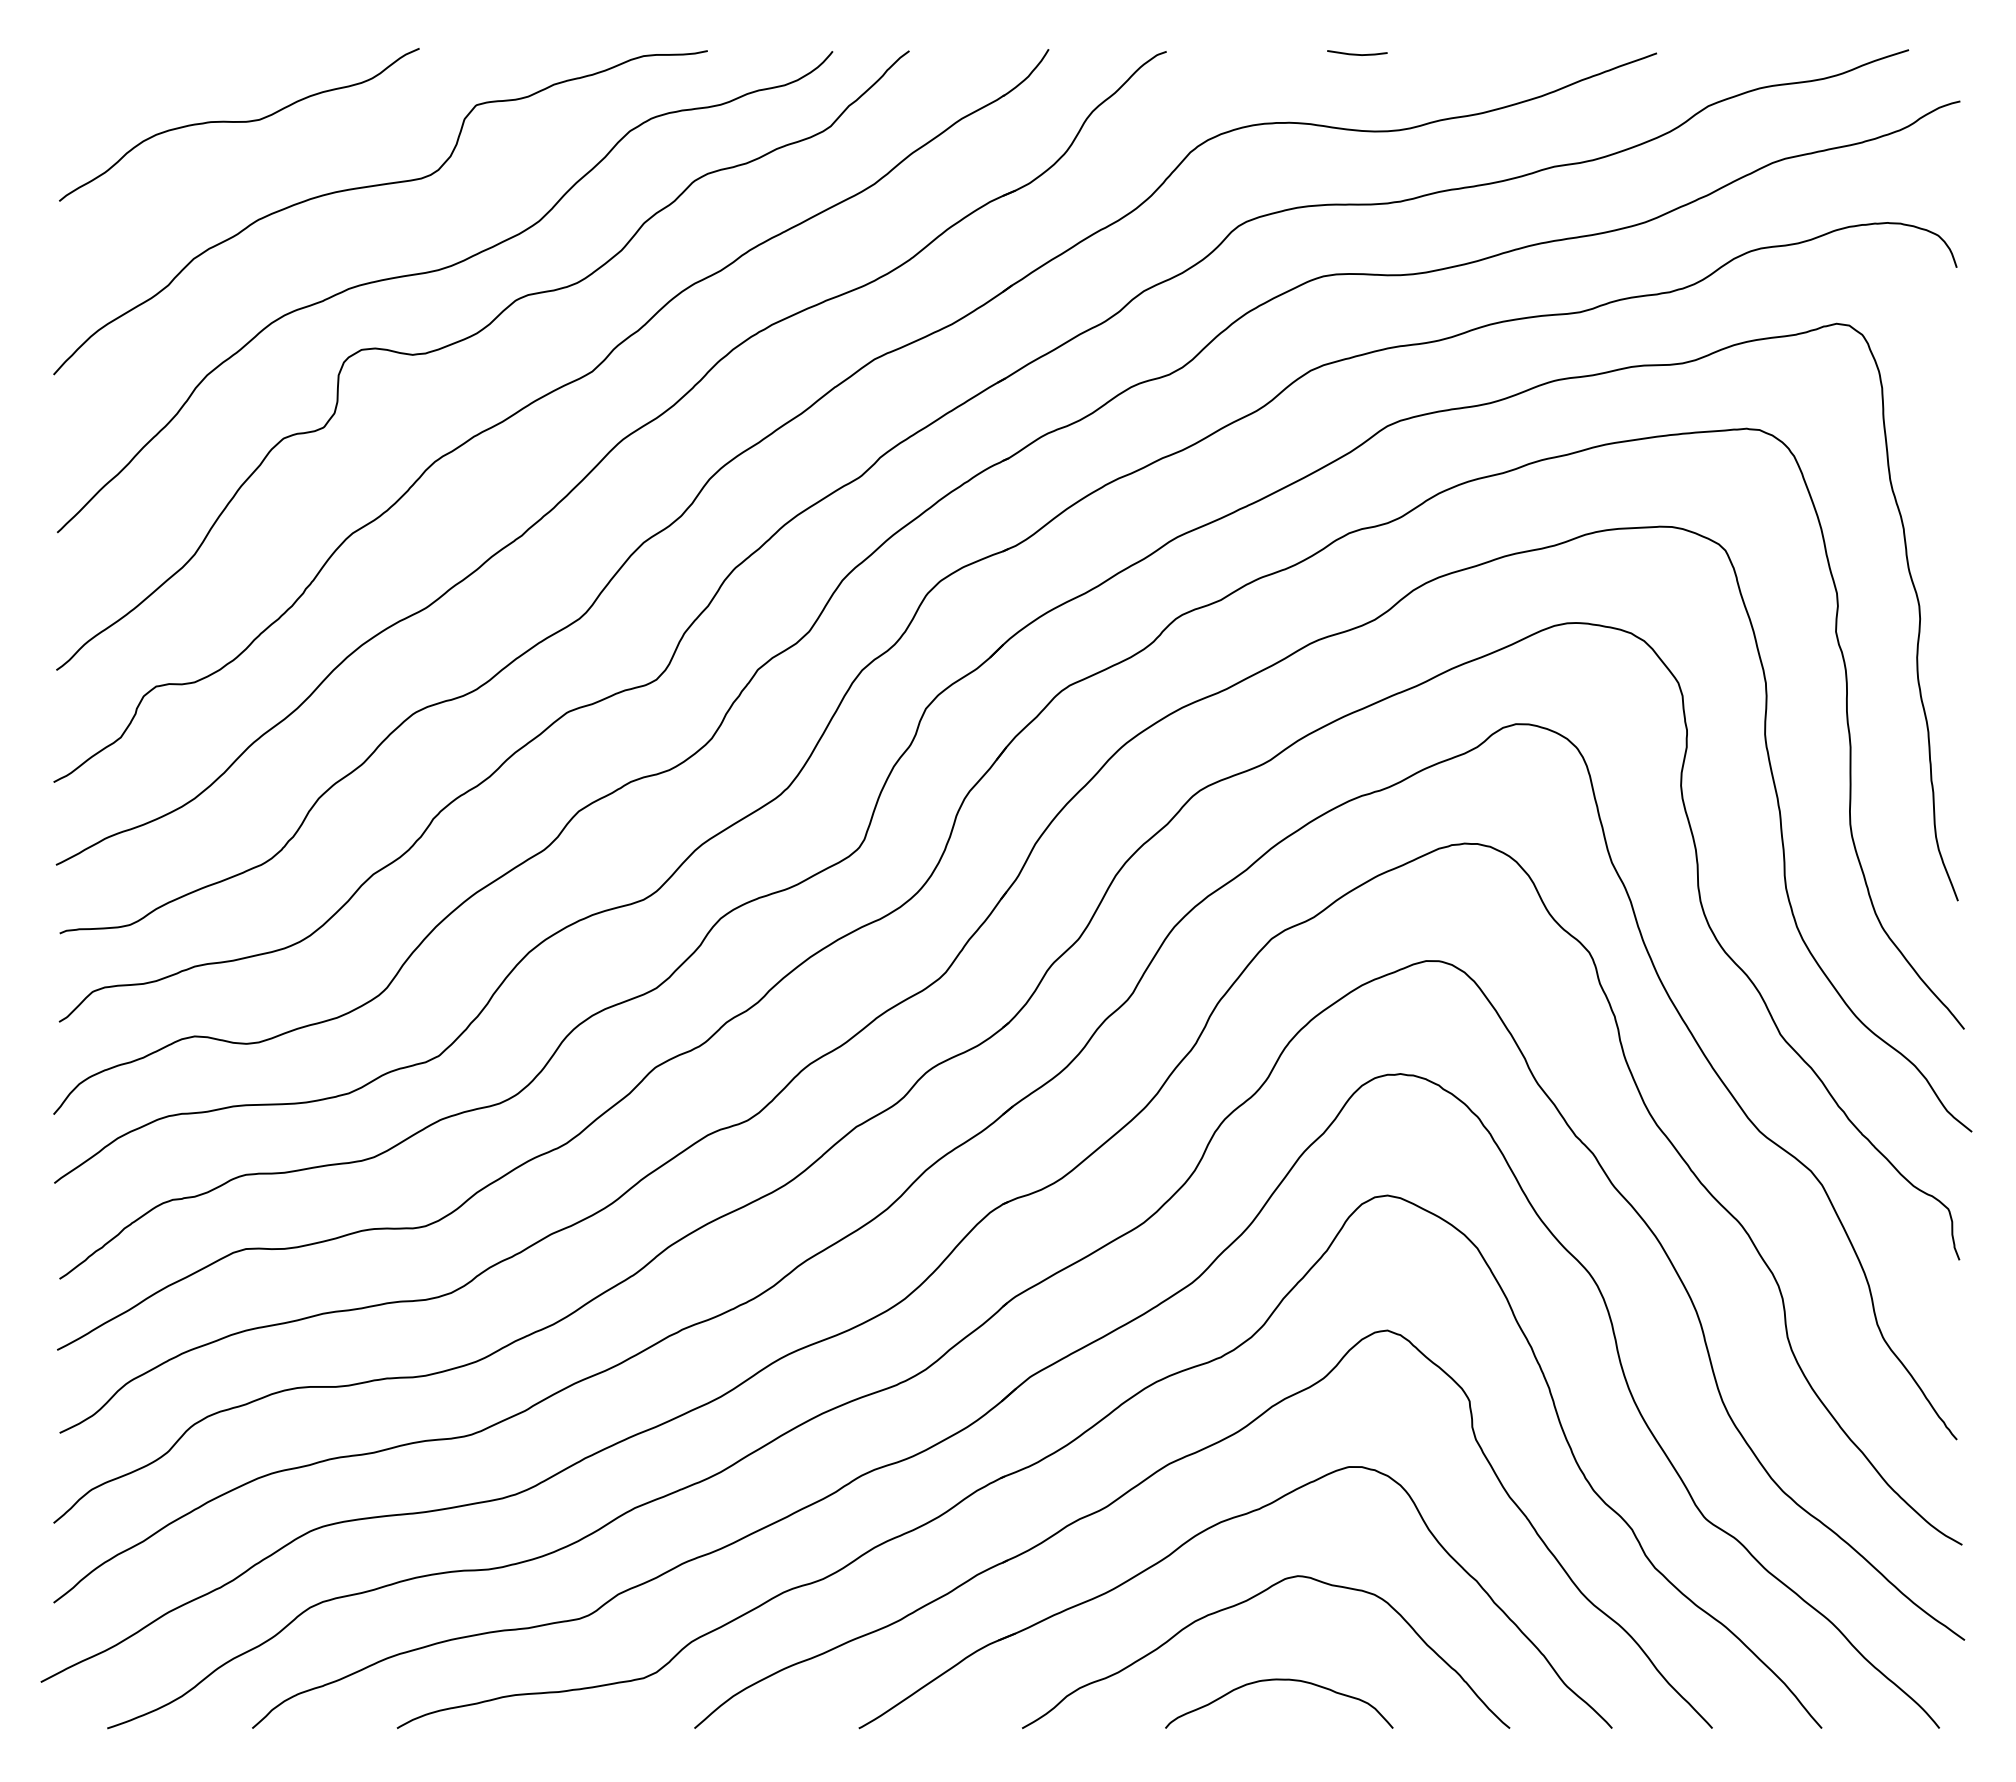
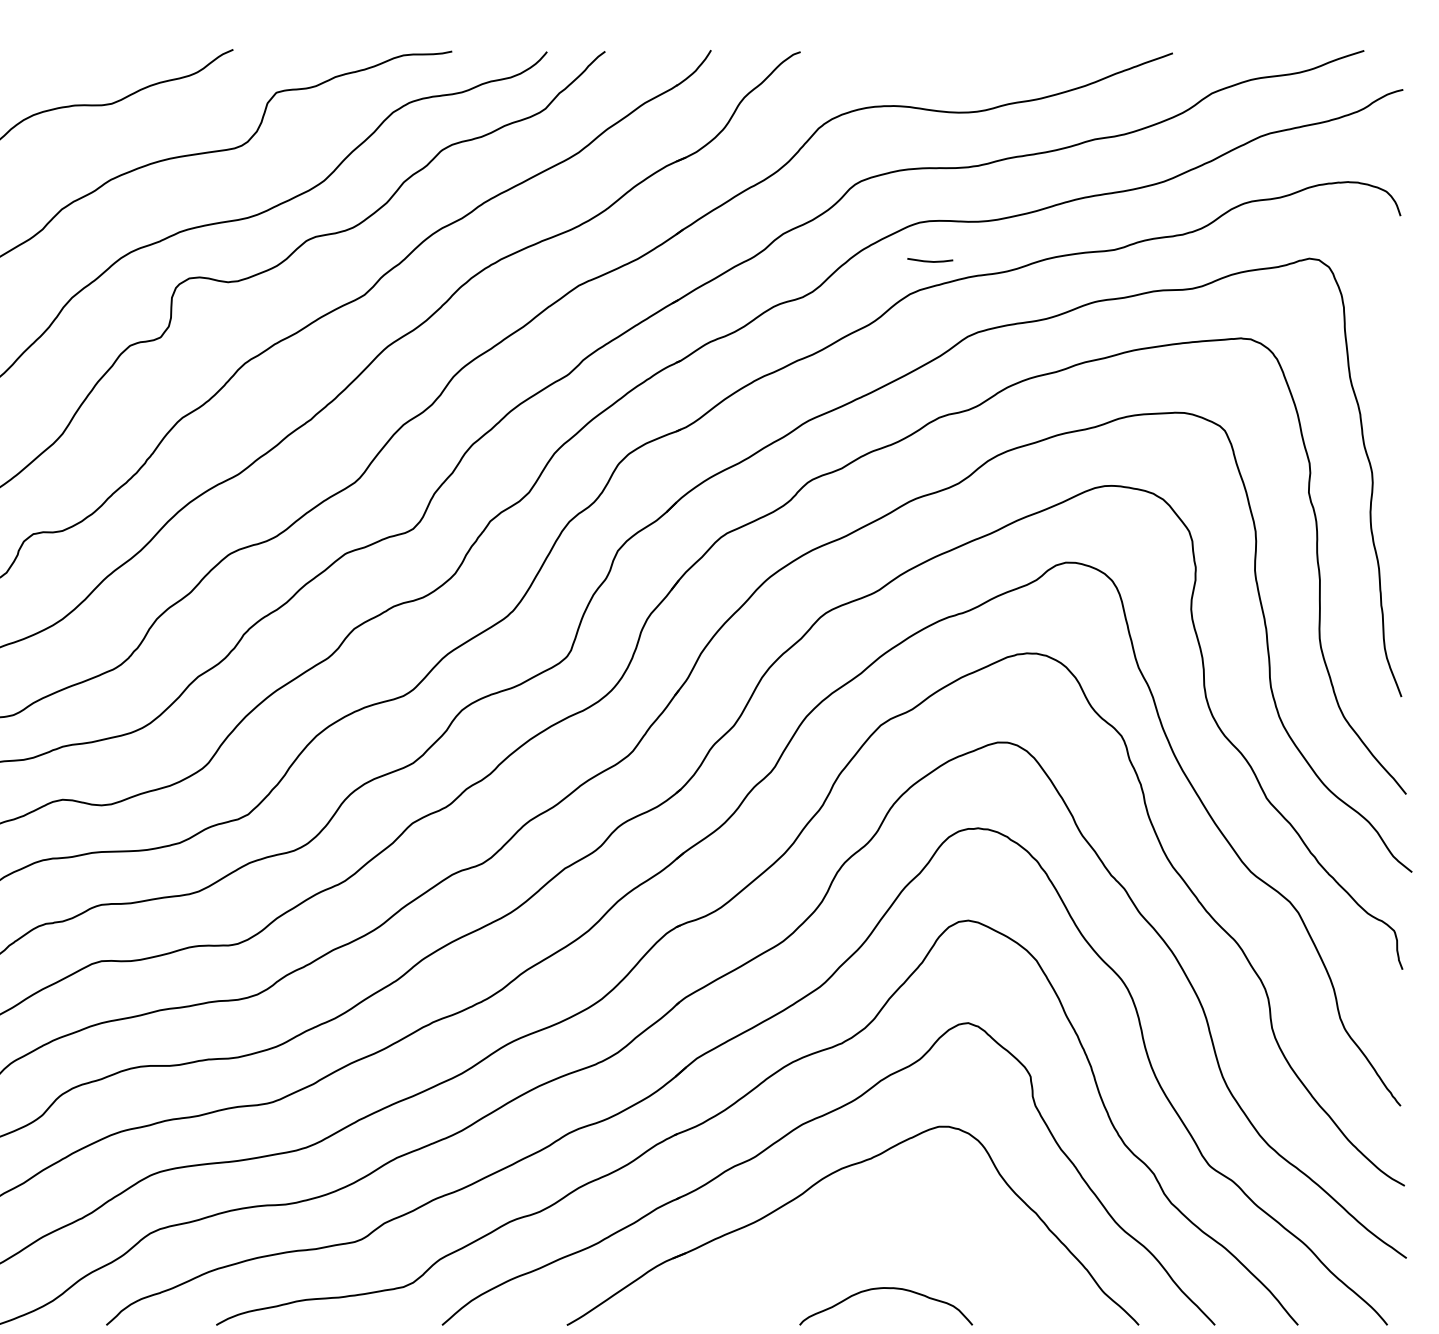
line: (1357, 53) -> (930, 260), moved
curve: (1245, 1602) -> (860, 1229), removed

